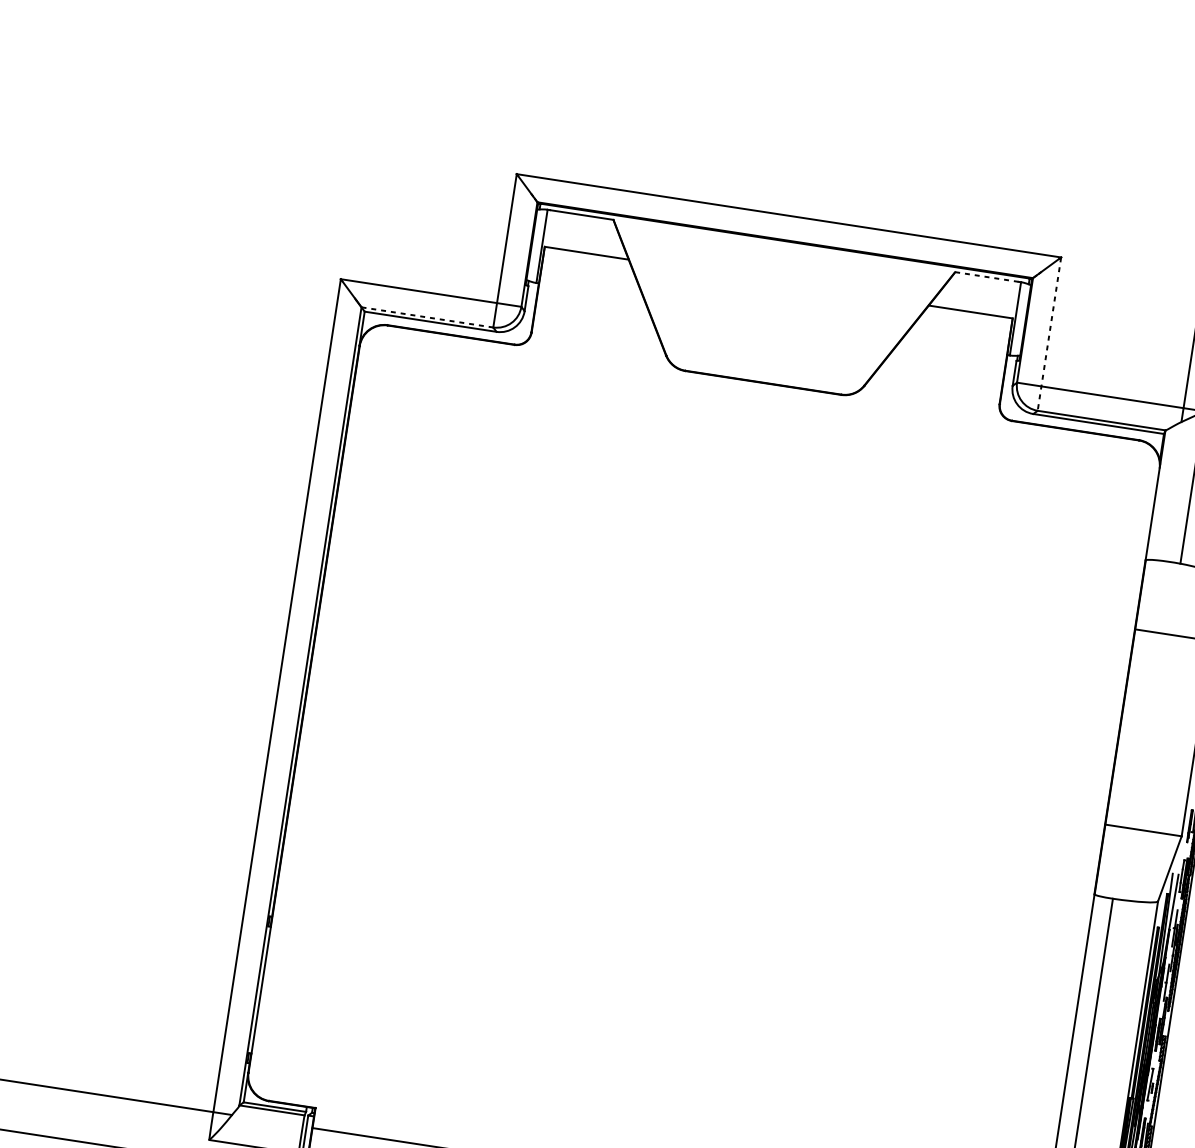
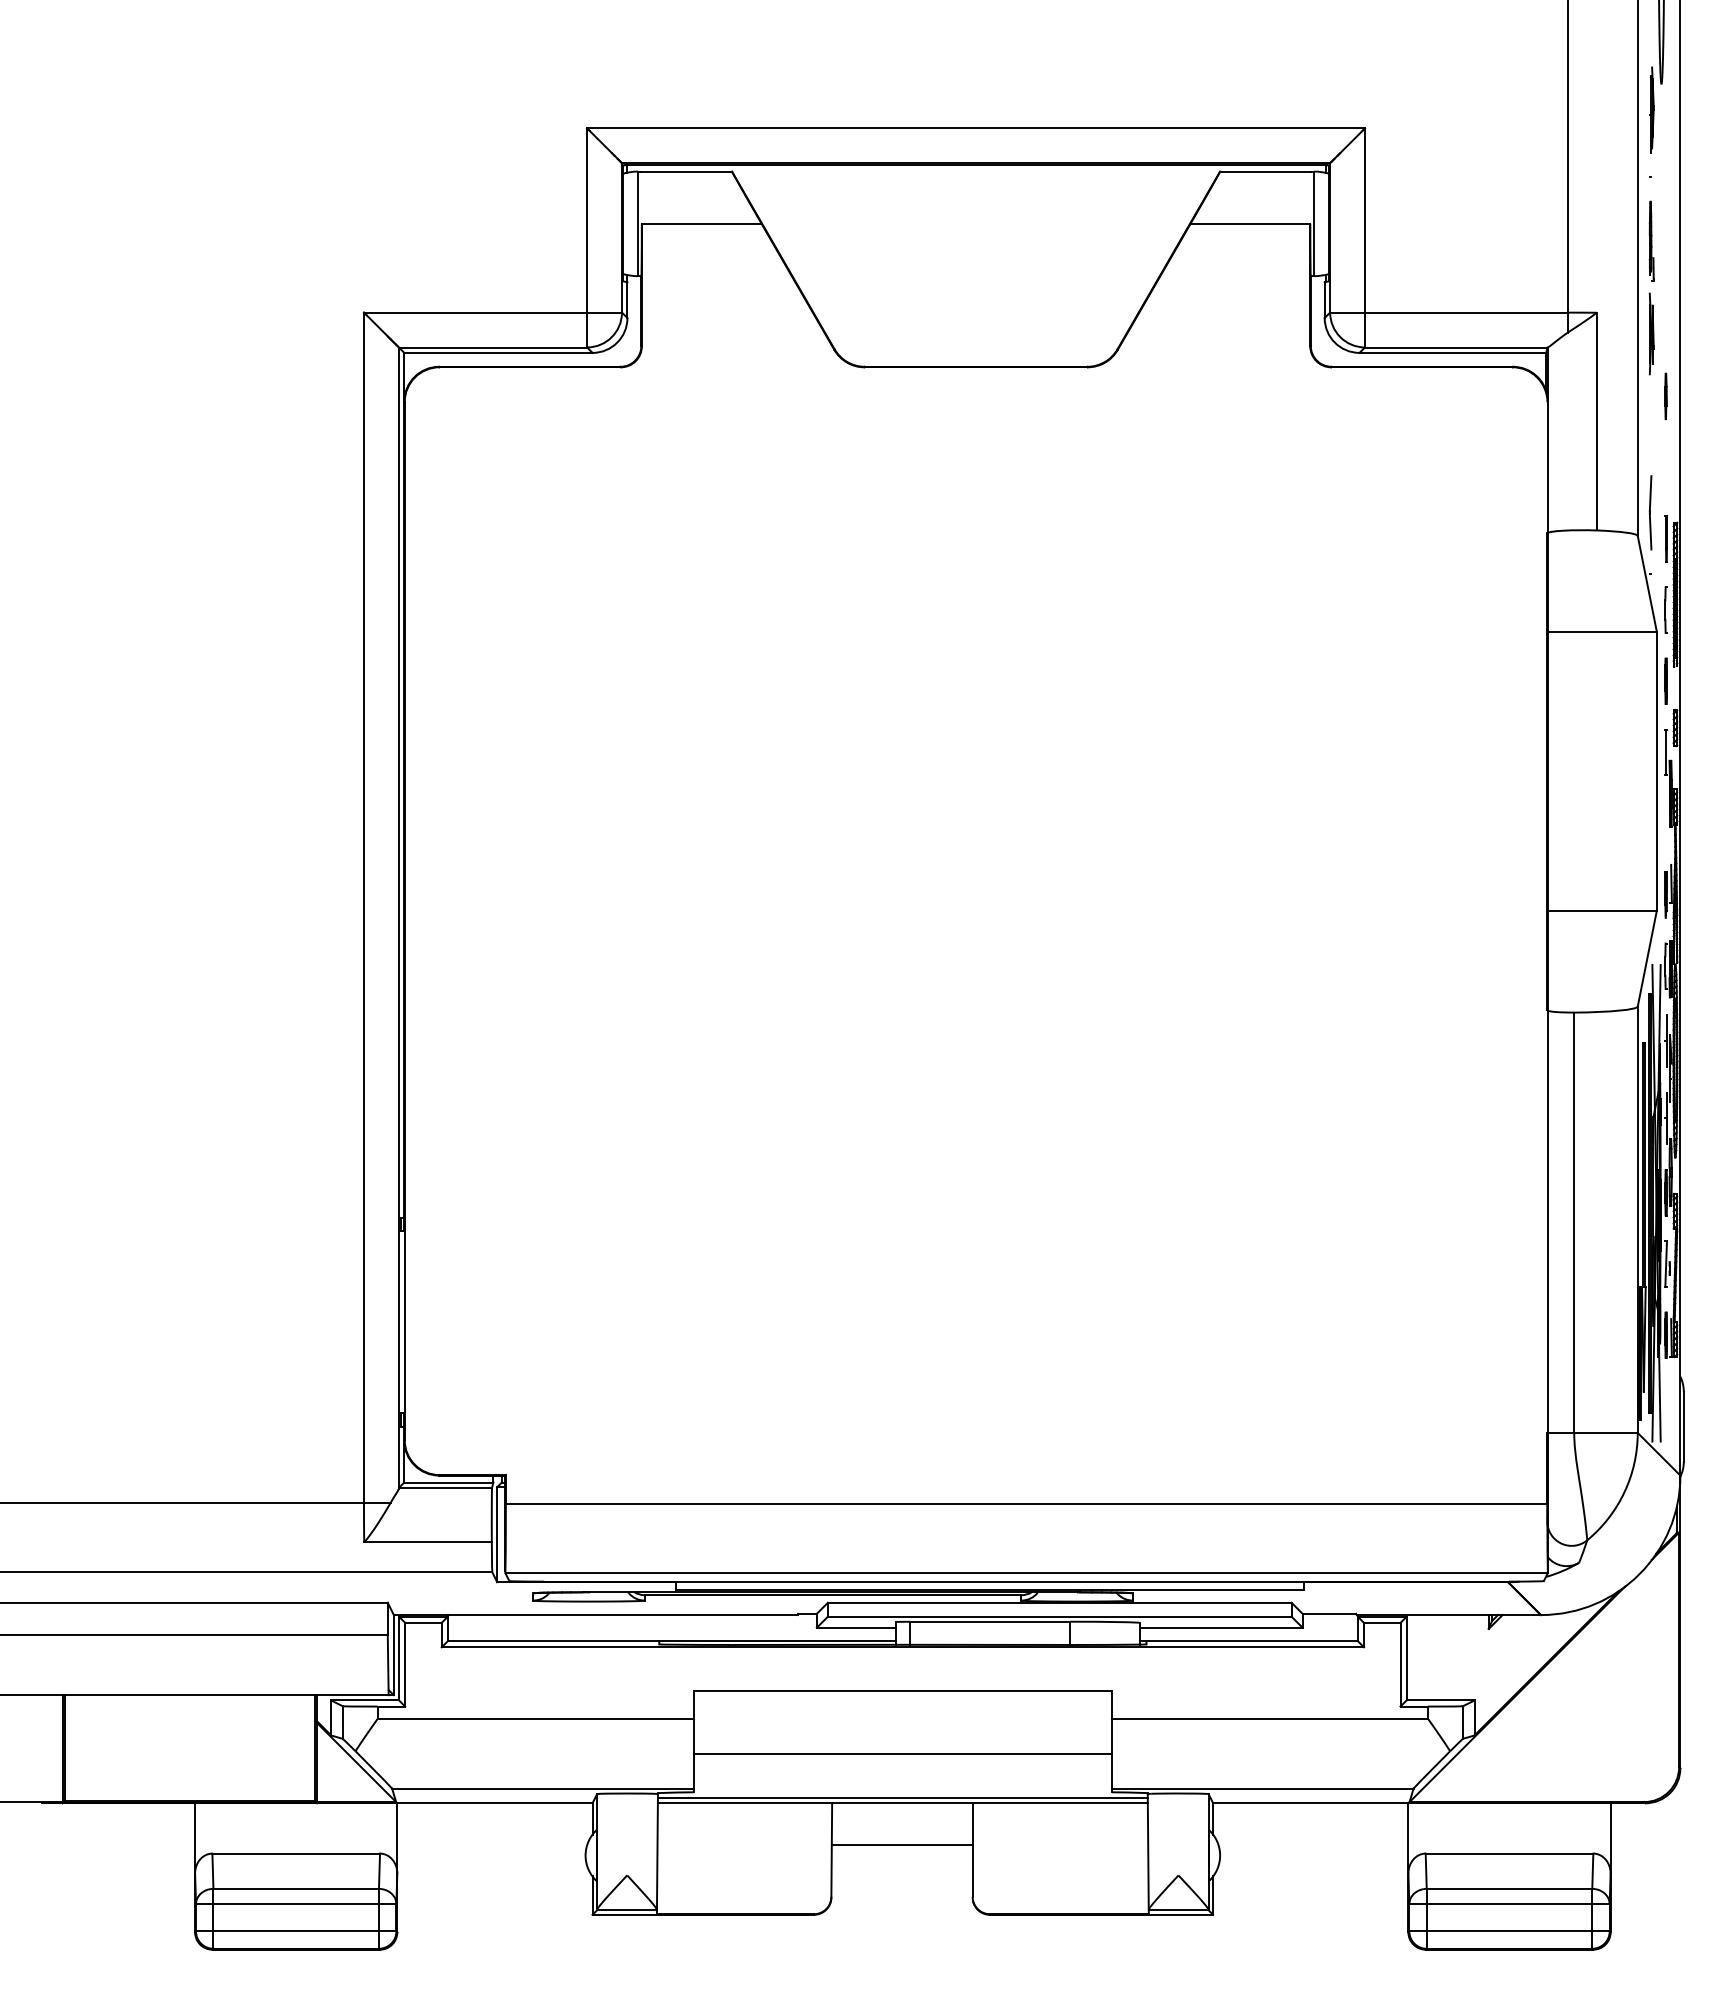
line: (986, 276) -> (1265, 171), dashed -> solid
line: (427, 317) -> (493, 347), dashed -> solid
line: (1049, 333) -> (1364, 237), dashed -> solid

